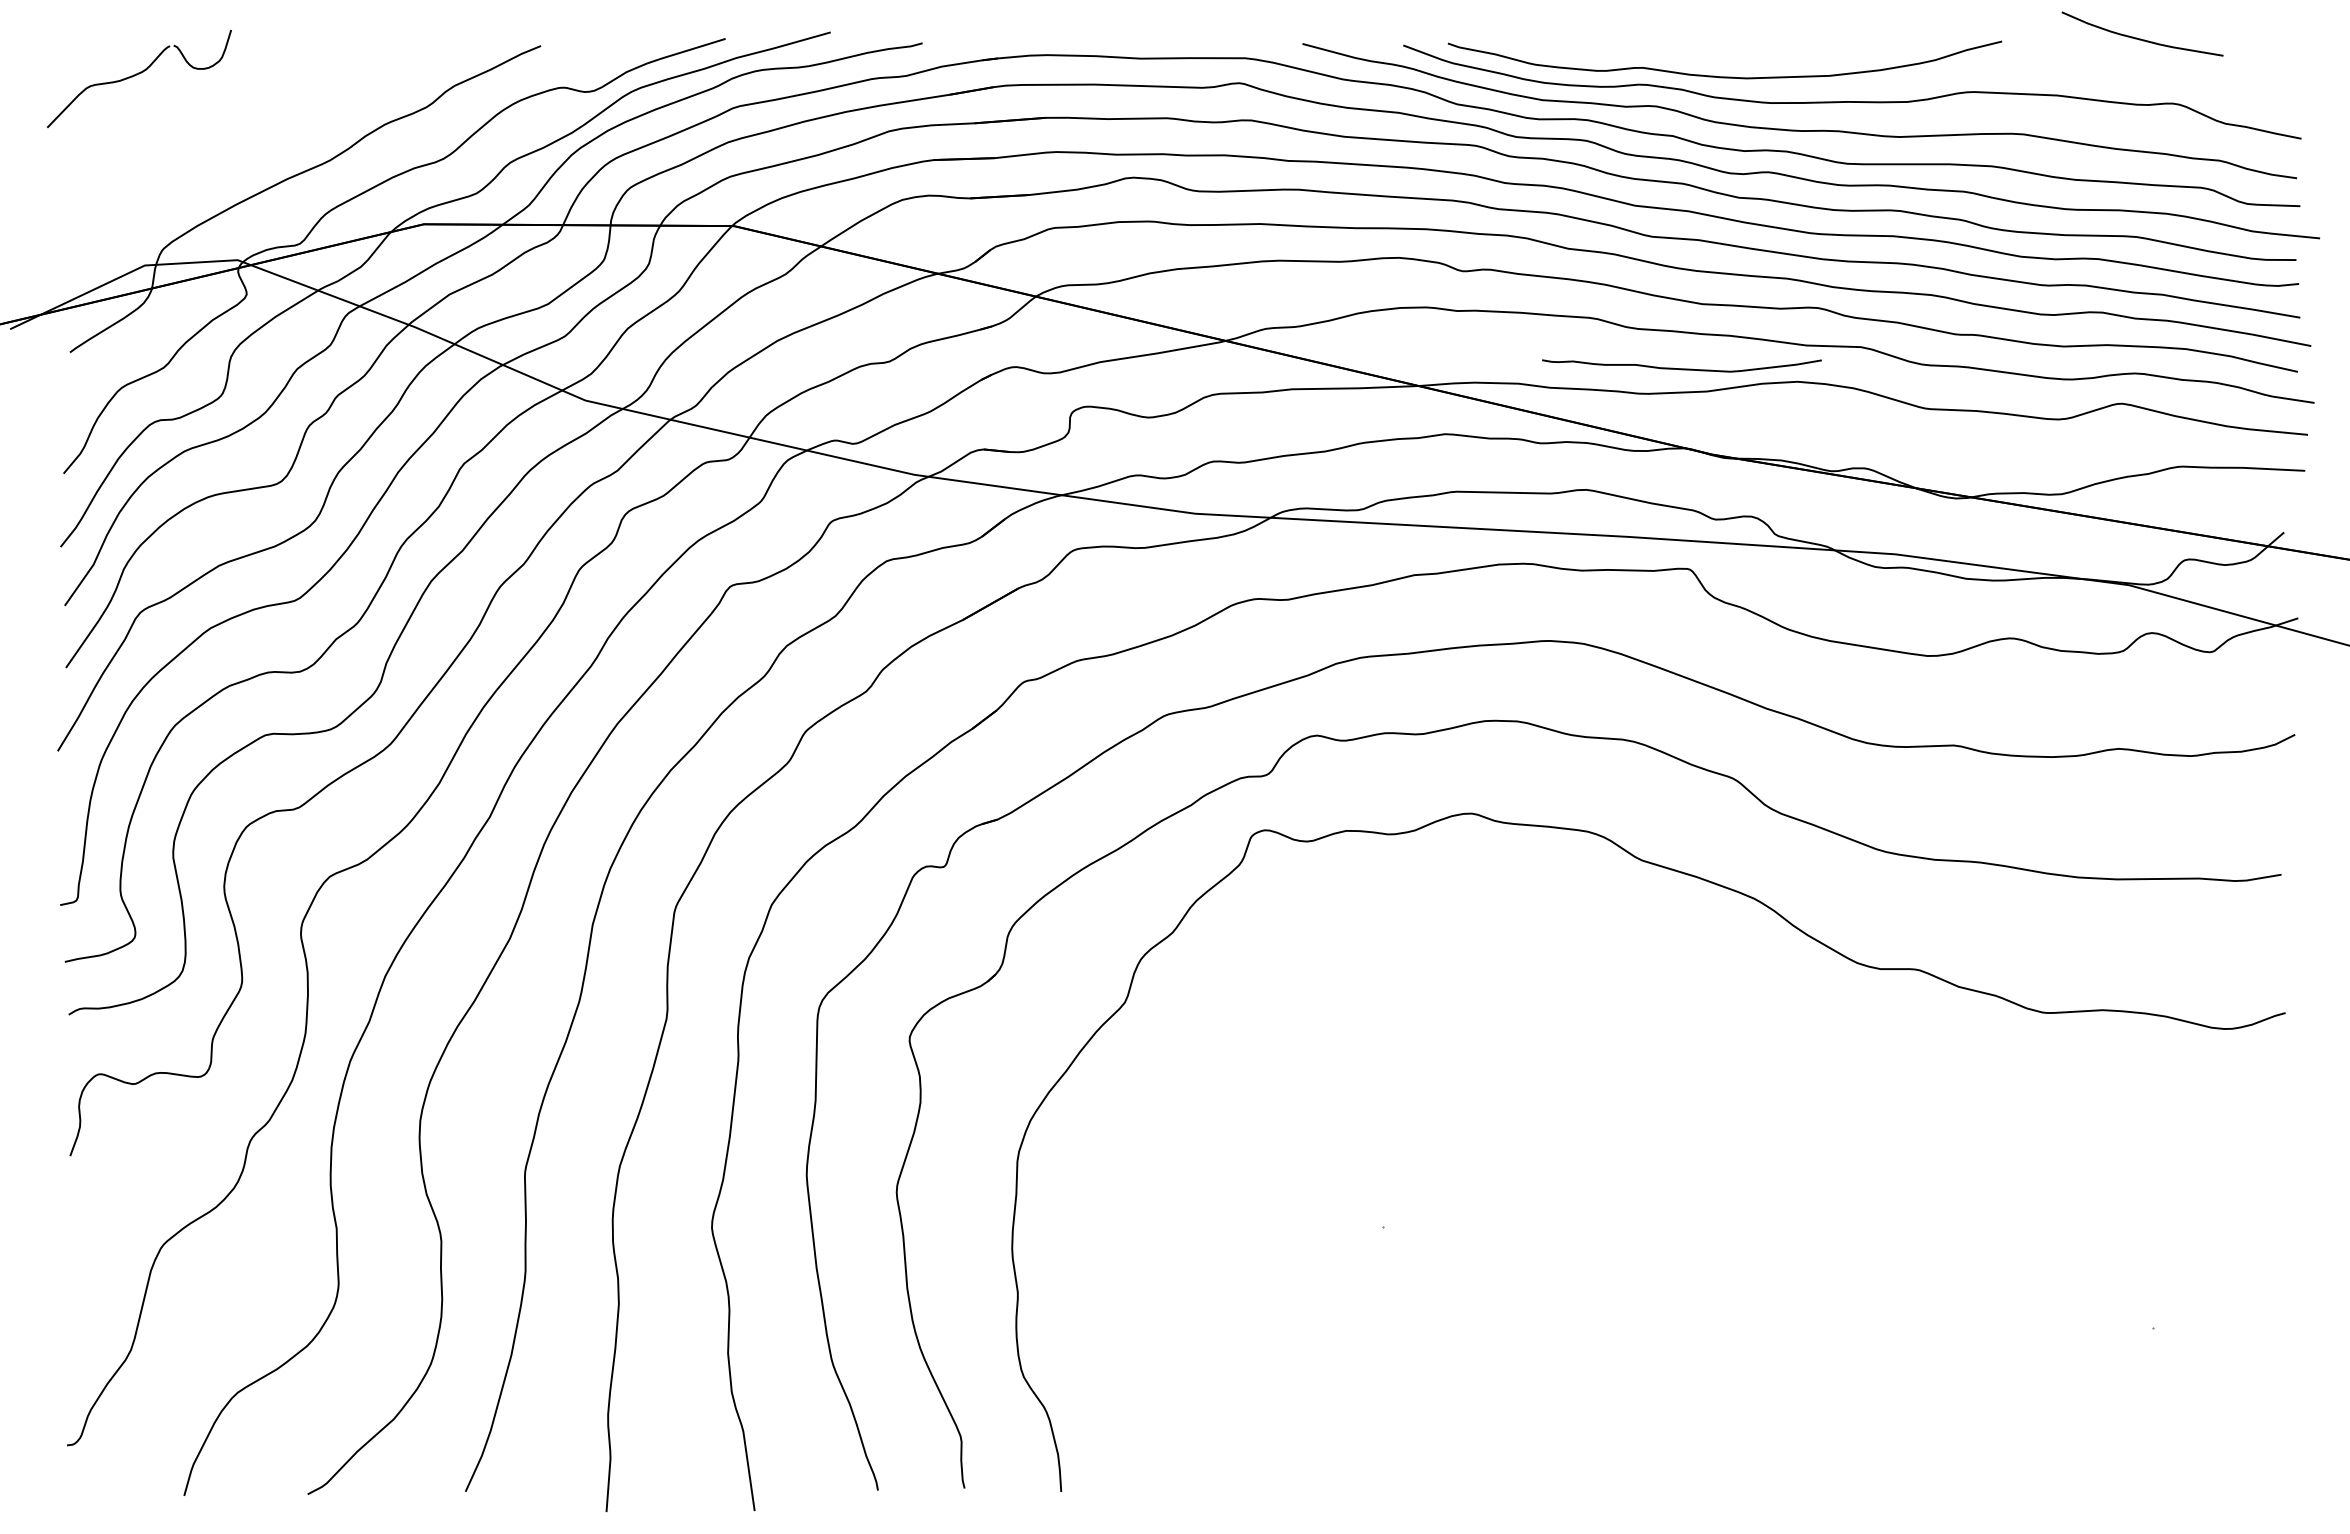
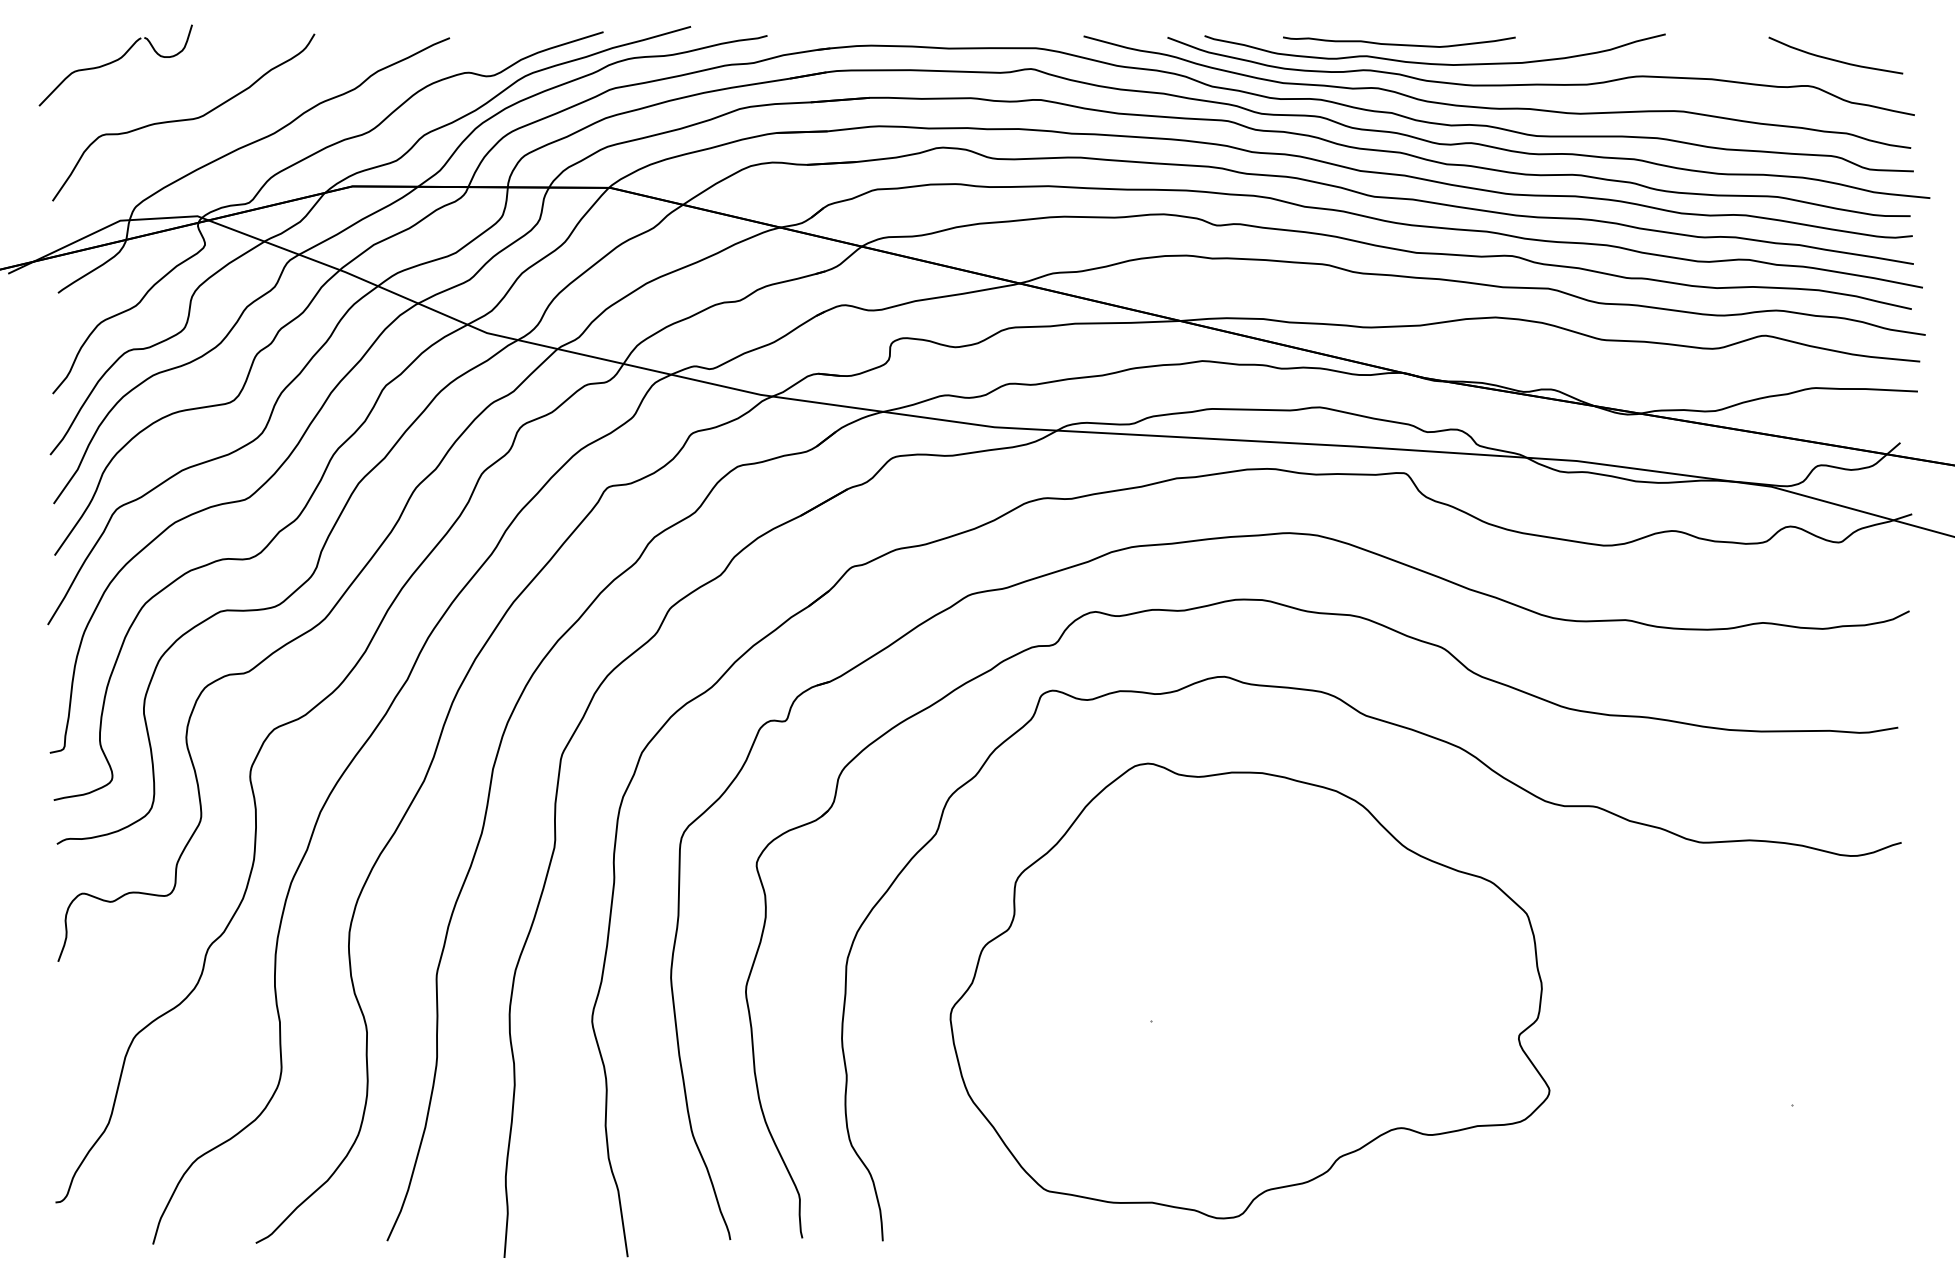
curve: (2141, 38) -> (1834, 59), moved
curve: (221, 143) -> (184, 119), added
curve: (1681, 368) -> (1398, 44), moved
part: (1502, 1191) -> (1250, 991), added

